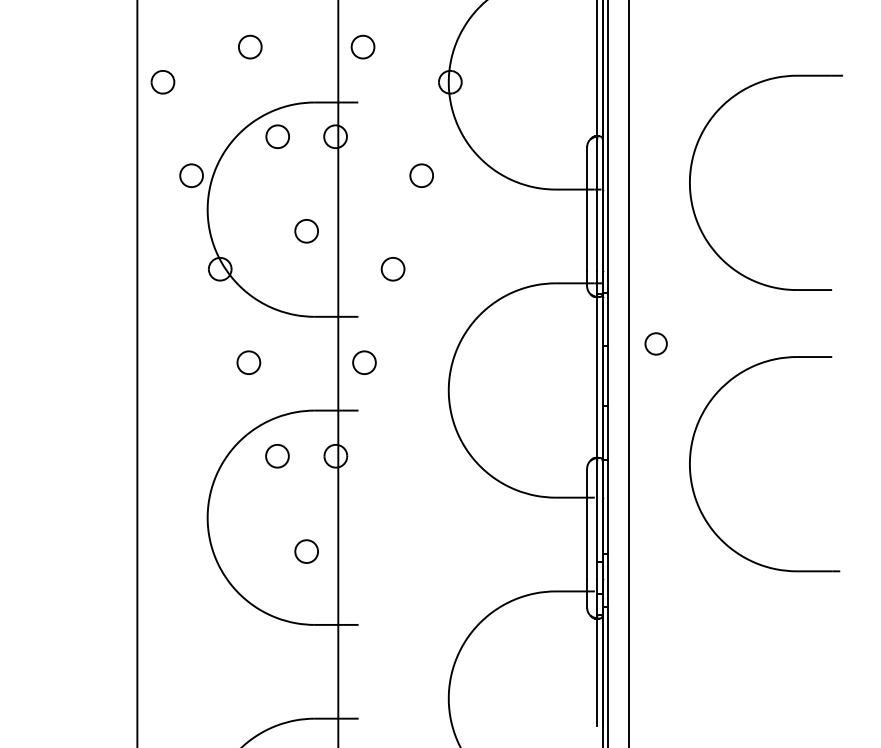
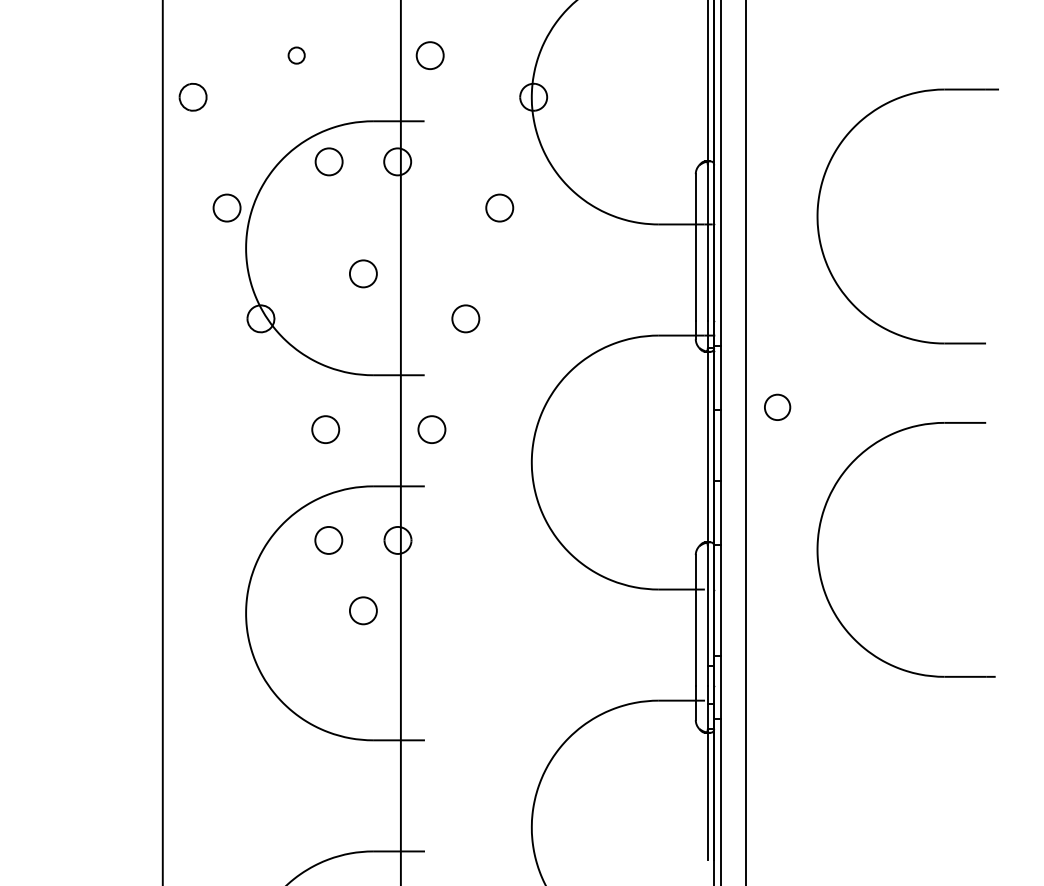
circle: (250, 46) -> (296, 54), size x0.6
circle: (248, 362) -> (325, 429), moved
circle: (306, 551) -> (363, 610), moved

